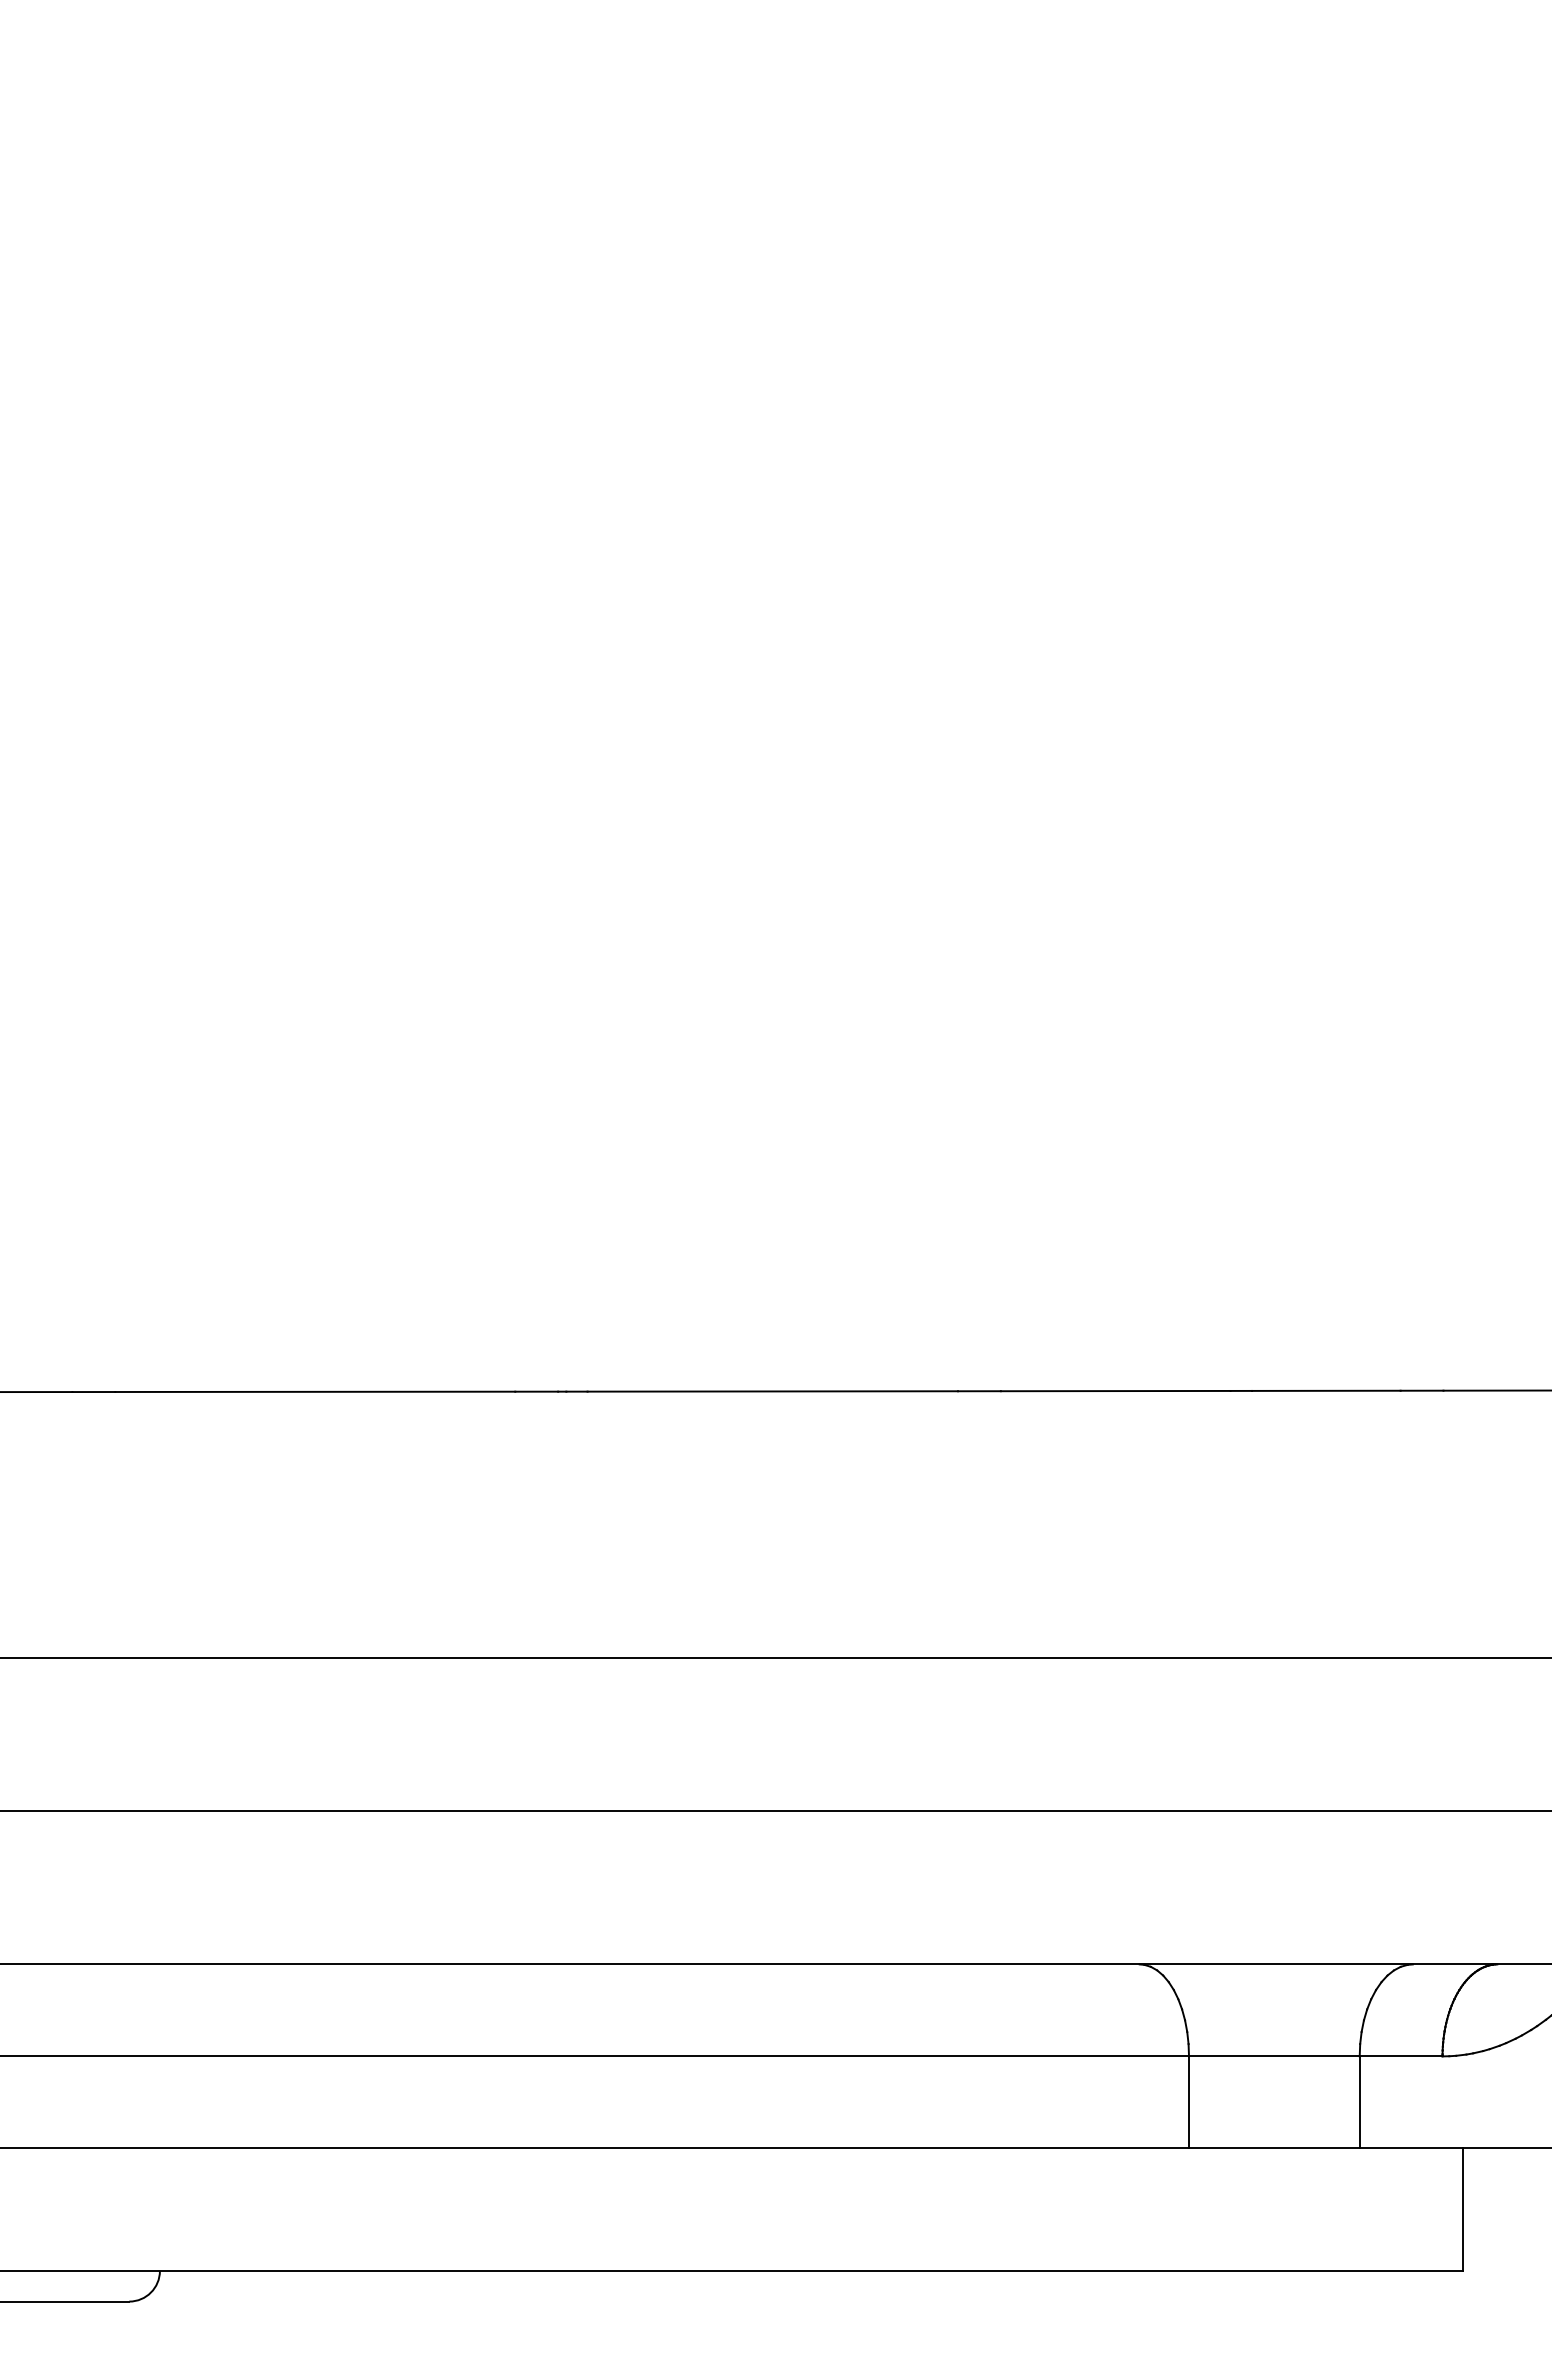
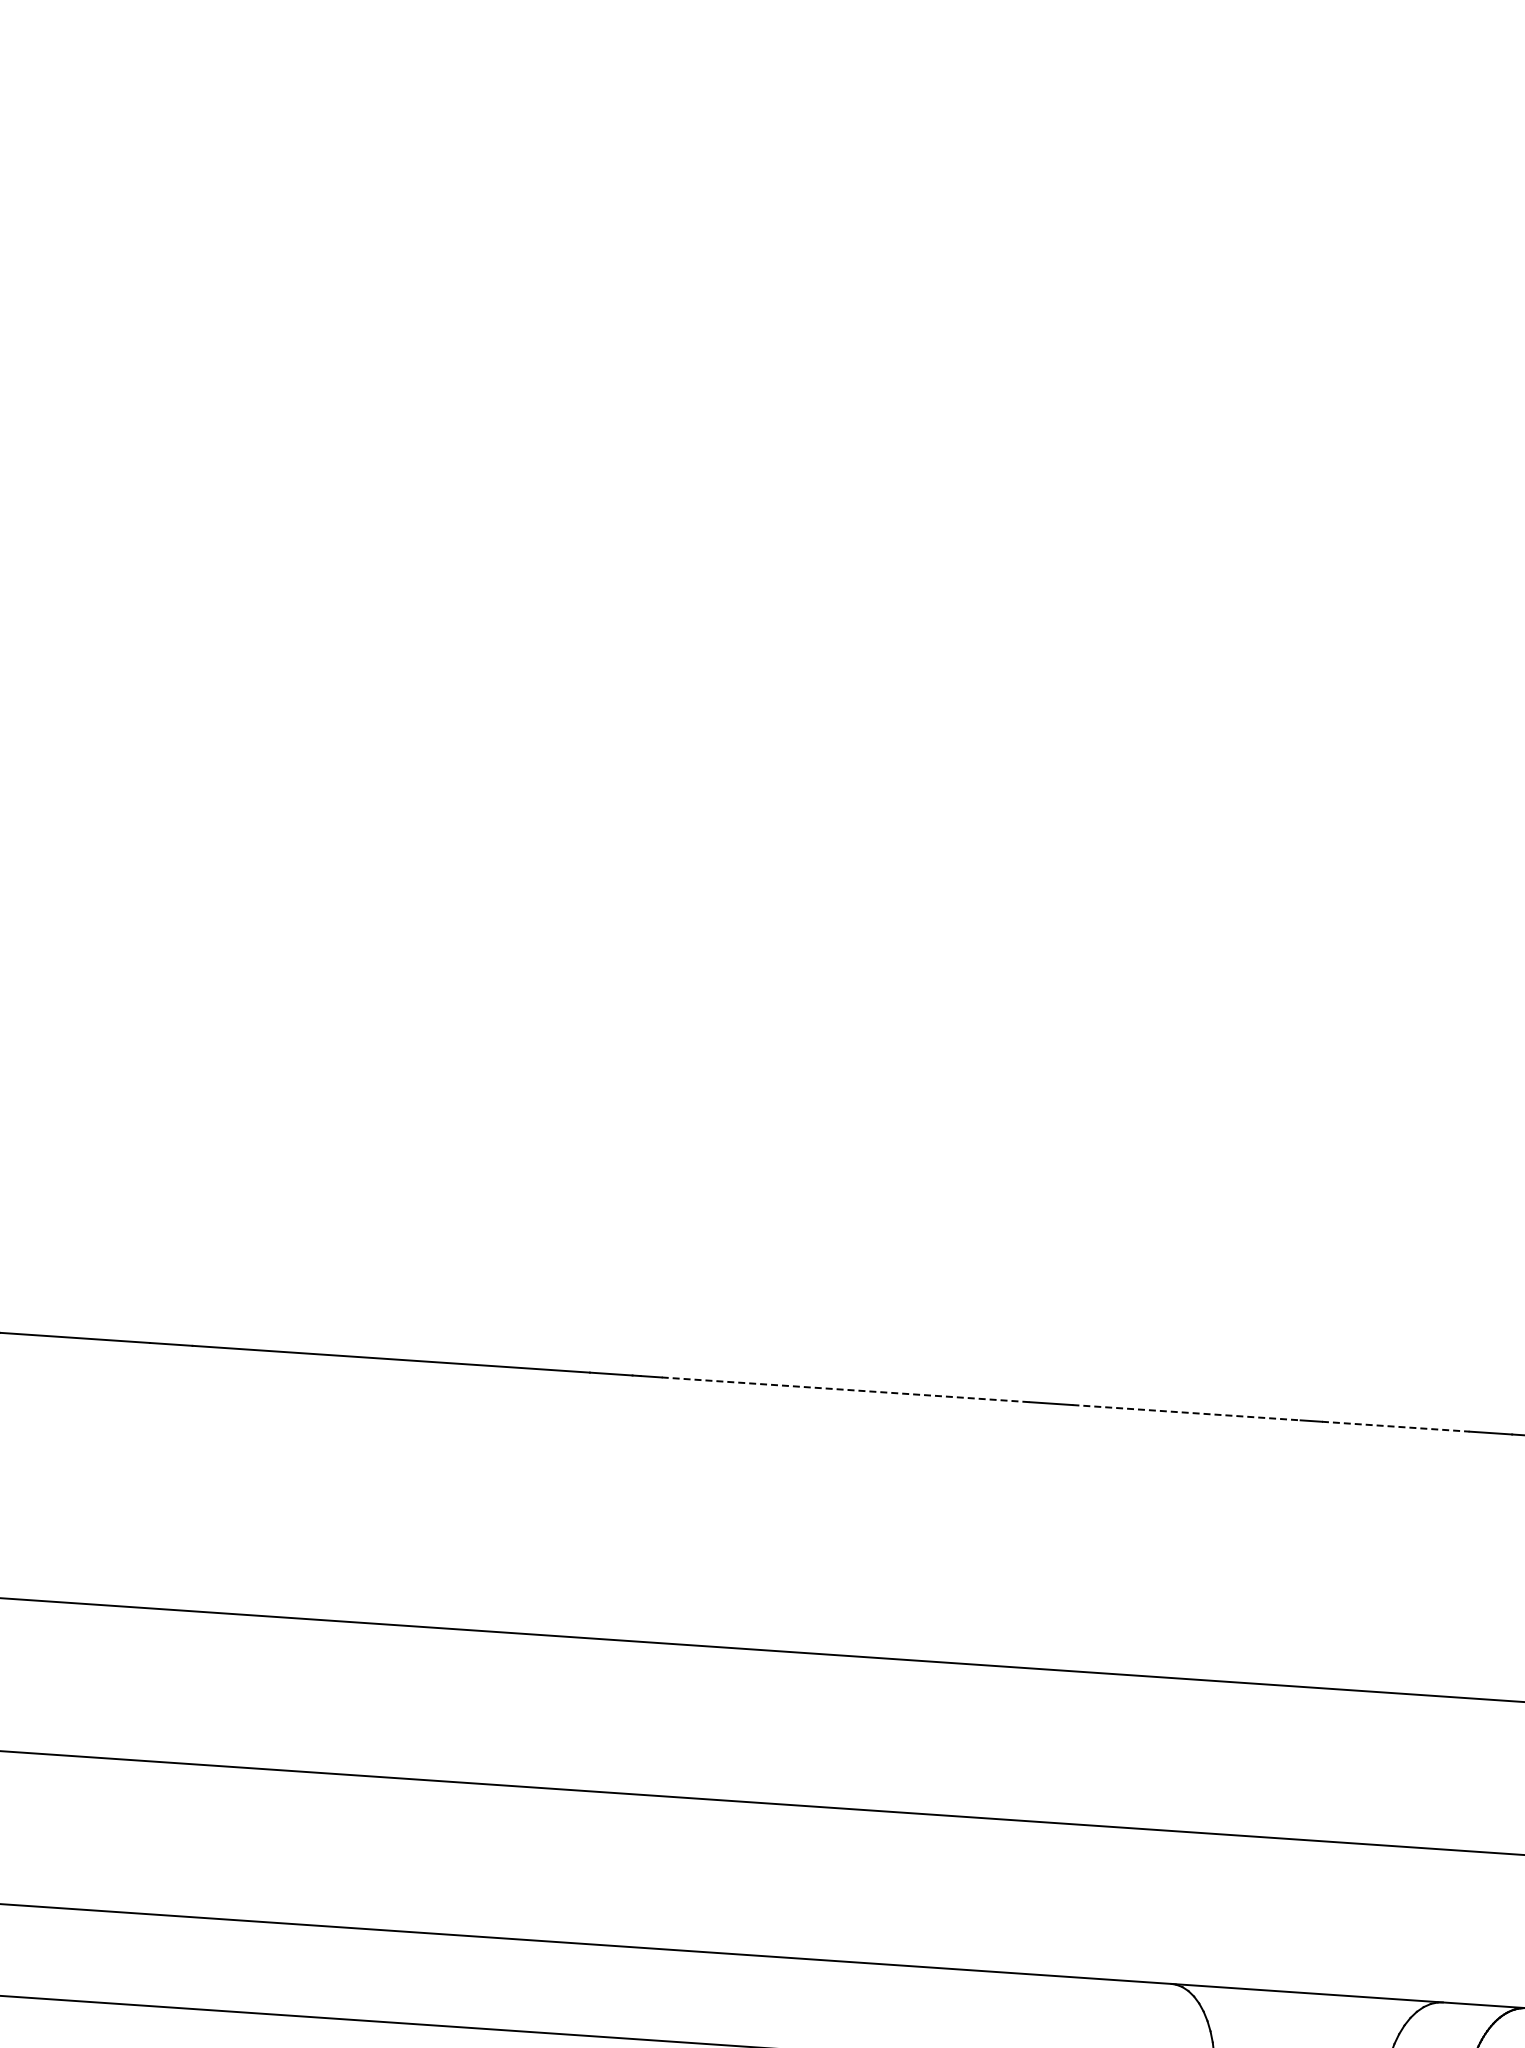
line: (1326, 1390) -> (1395, 1426), solid -> dashed
line: (773, 1391) -> (846, 1389), solid -> dashed
line: (1115, 1391) -> (1186, 1413), solid -> dashed

